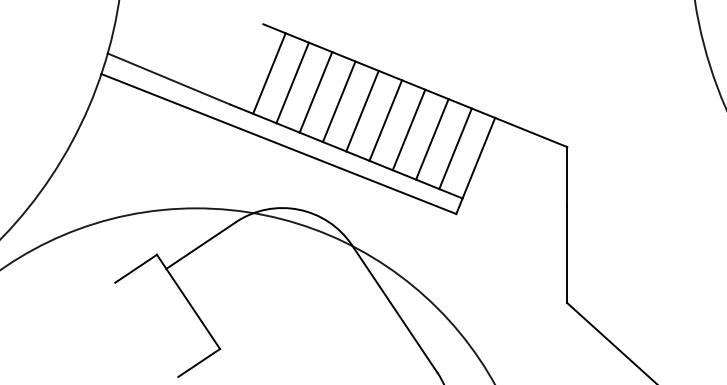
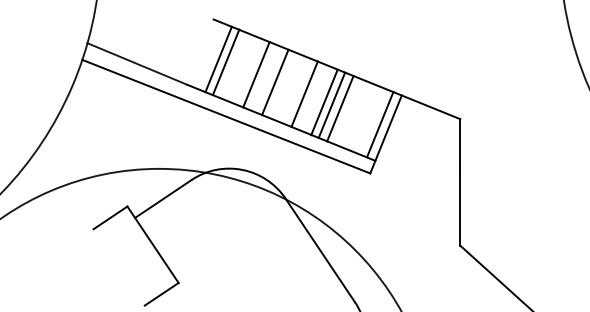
line: (292, 82) -> (226, 61), moved
line: (362, 110) -> (304, 93), moved
line: (385, 120) -> (324, 102), moved
line: (432, 139) -> (340, 108), moved
line: (455, 148) -> (380, 124), moved

